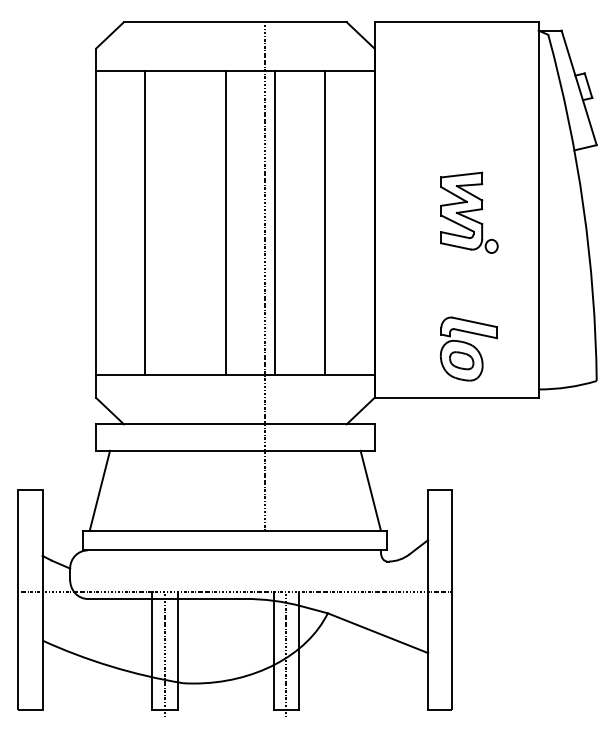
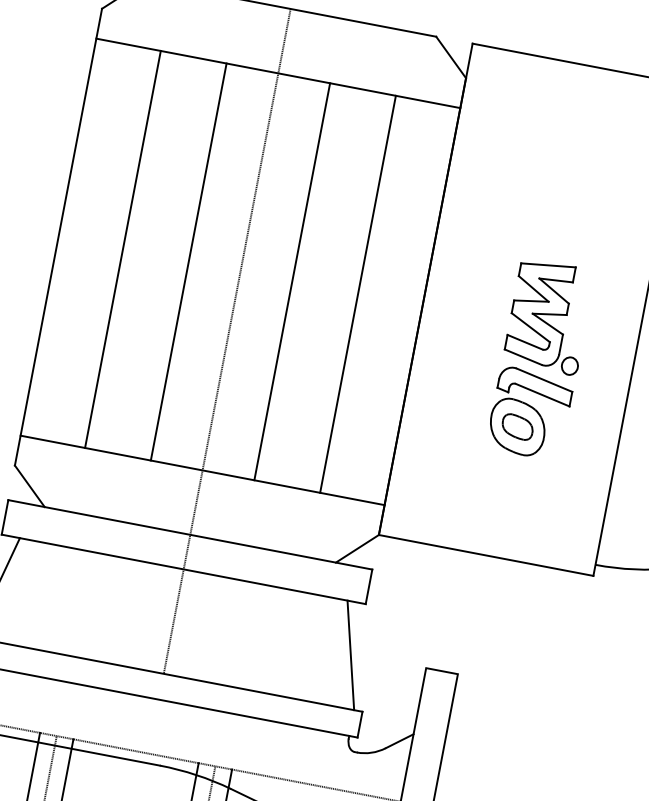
line: (225, 223) -> (188, 262), moved
line: (265, 276) -> (227, 341), moved
part: (468, 348) -> (529, 412), moved

